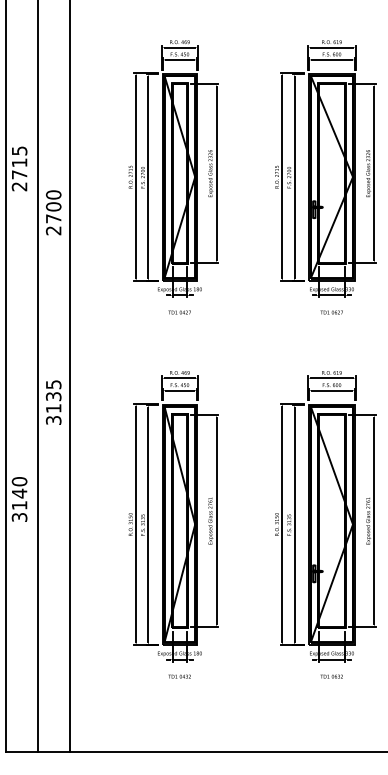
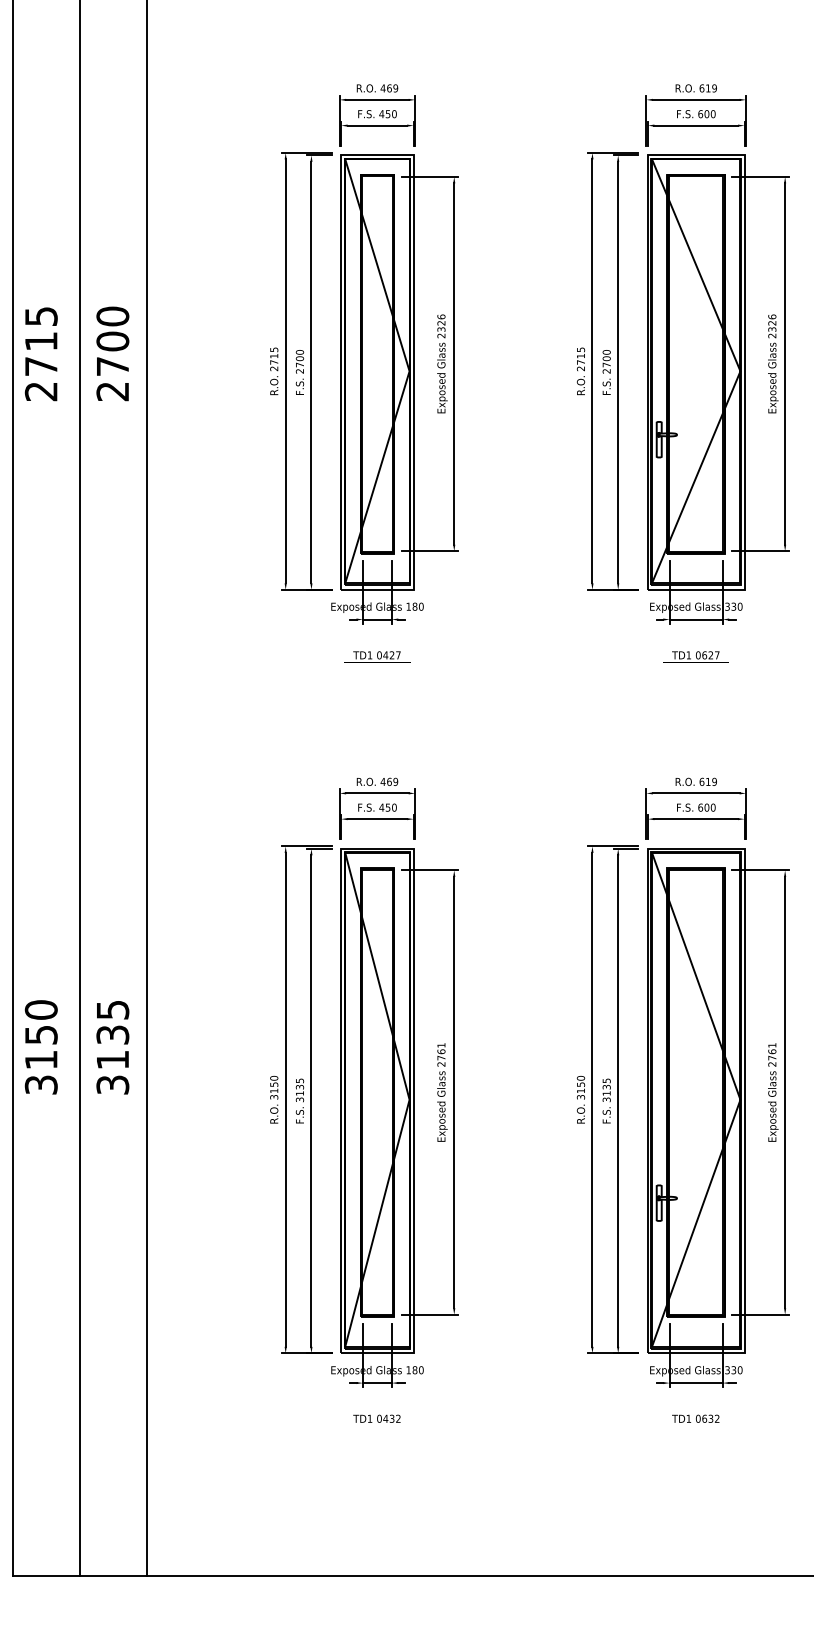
text: (53, 212) -> (112, 353), moved
text: (53, 402) -> (112, 1047), moved
text: (19, 493) -> (41, 1034), 3140 -> 3150

